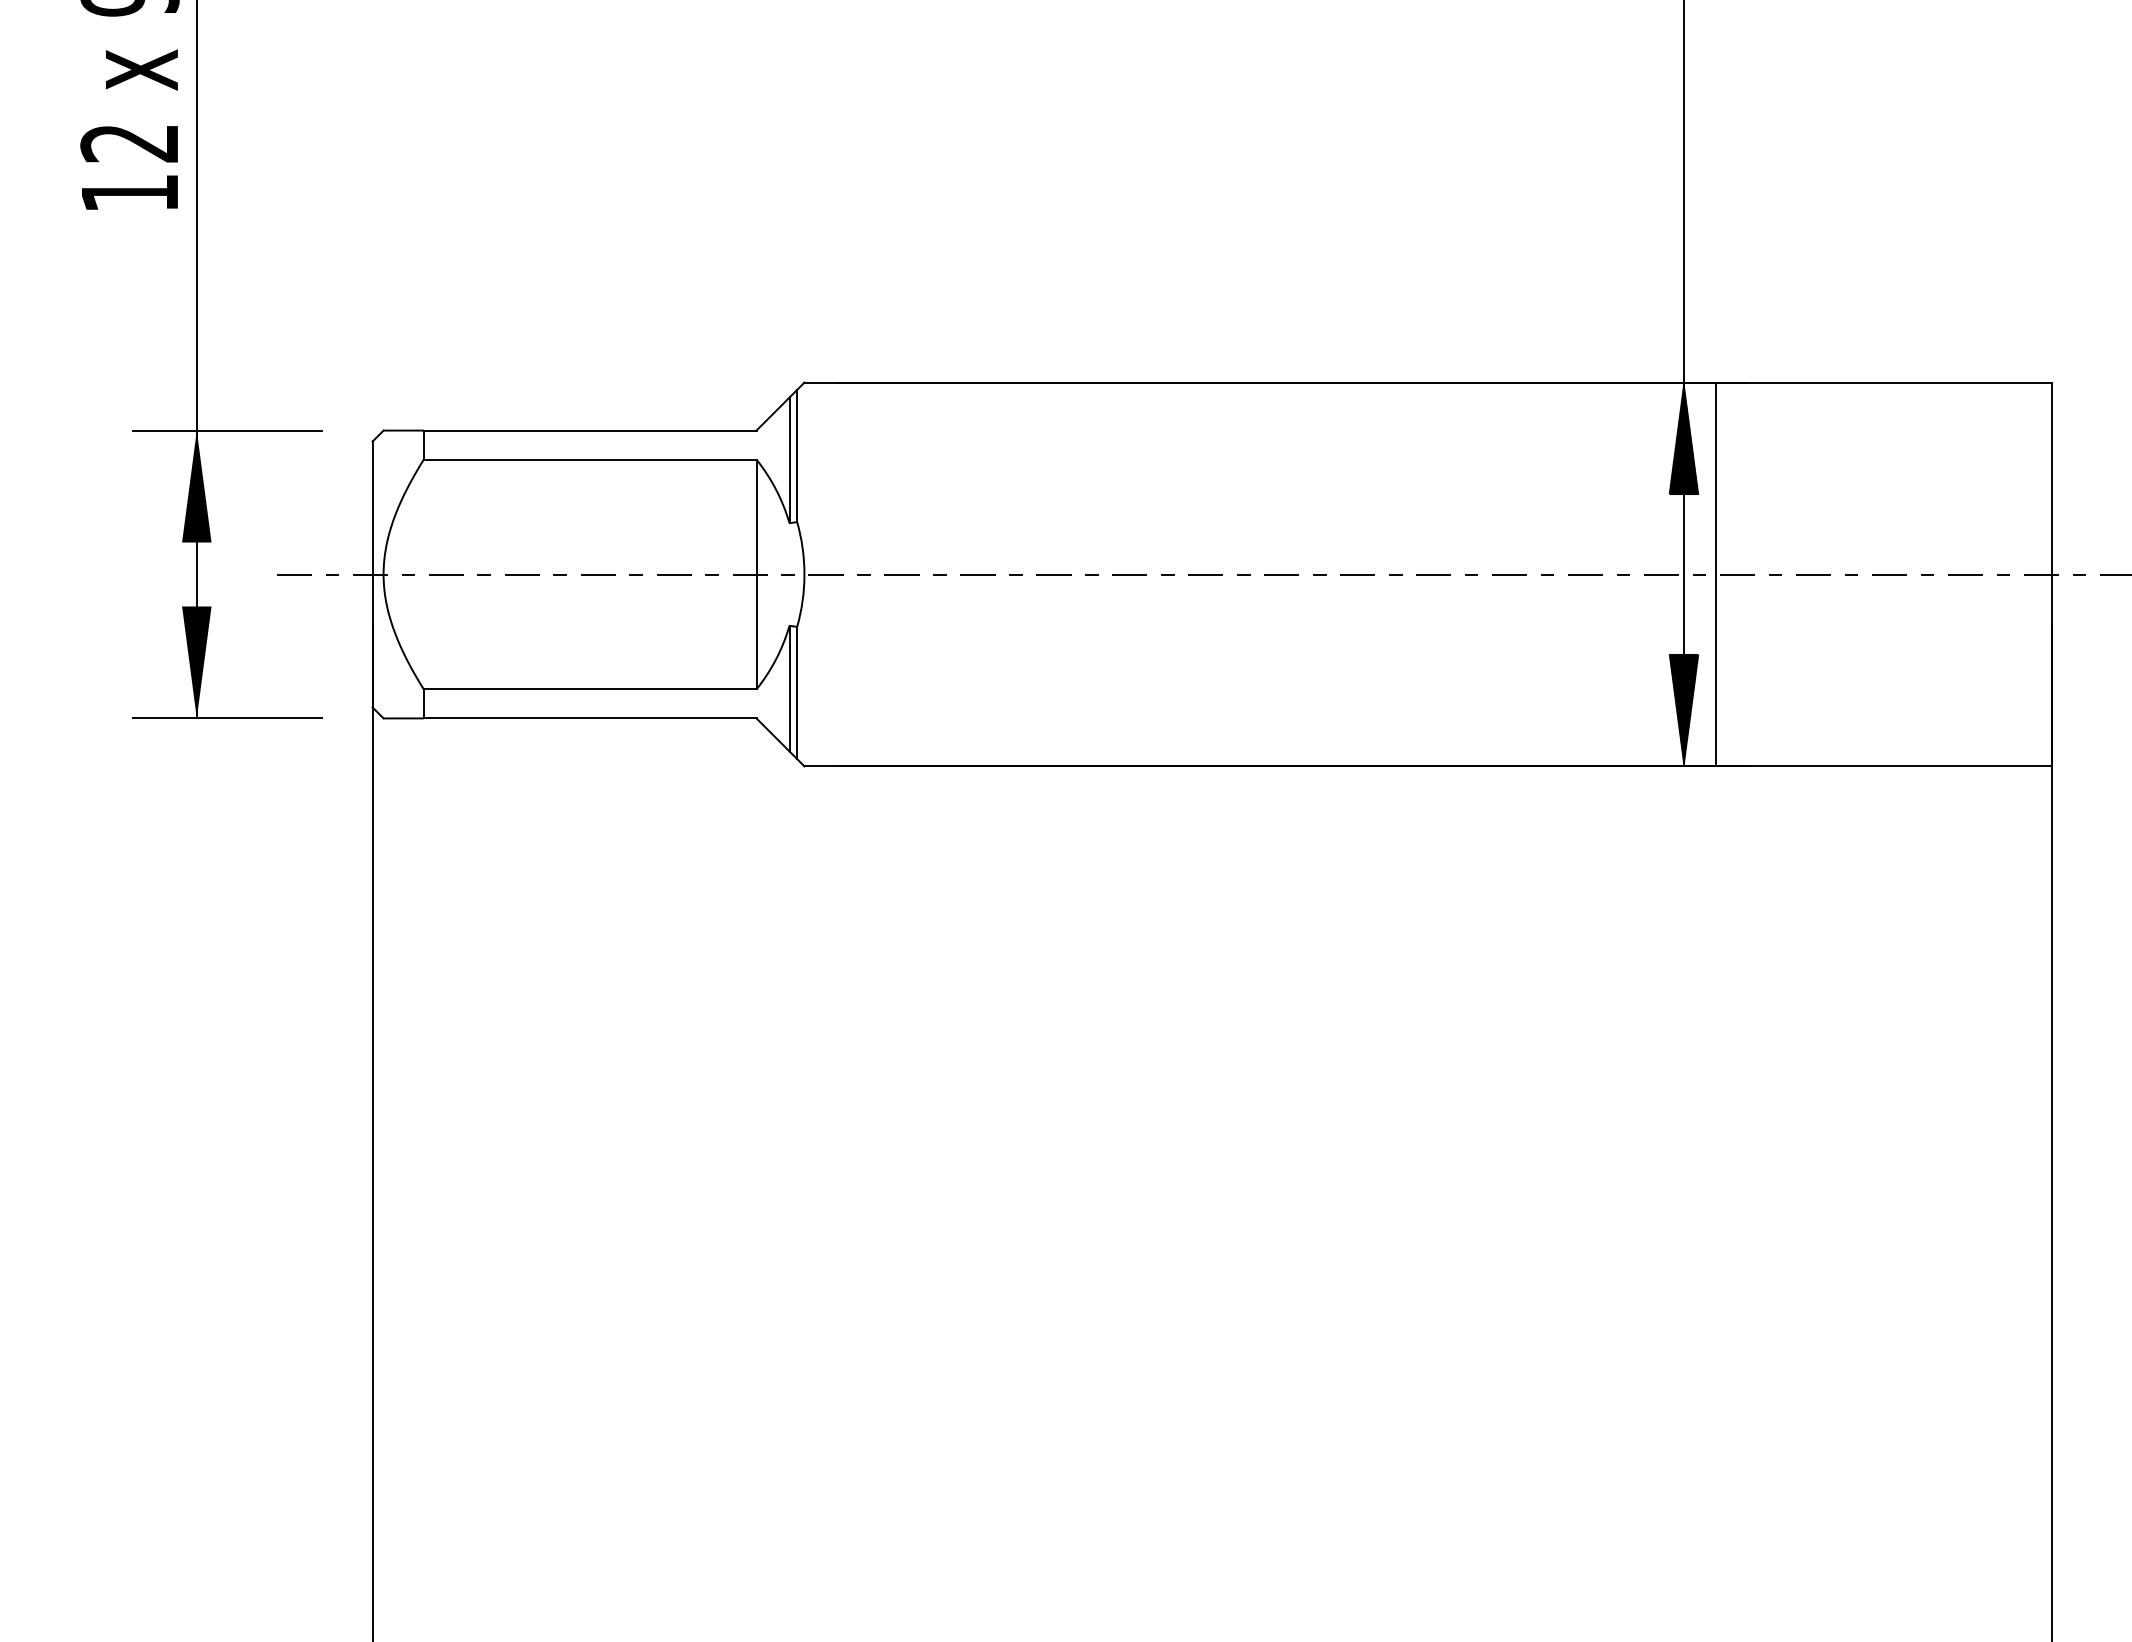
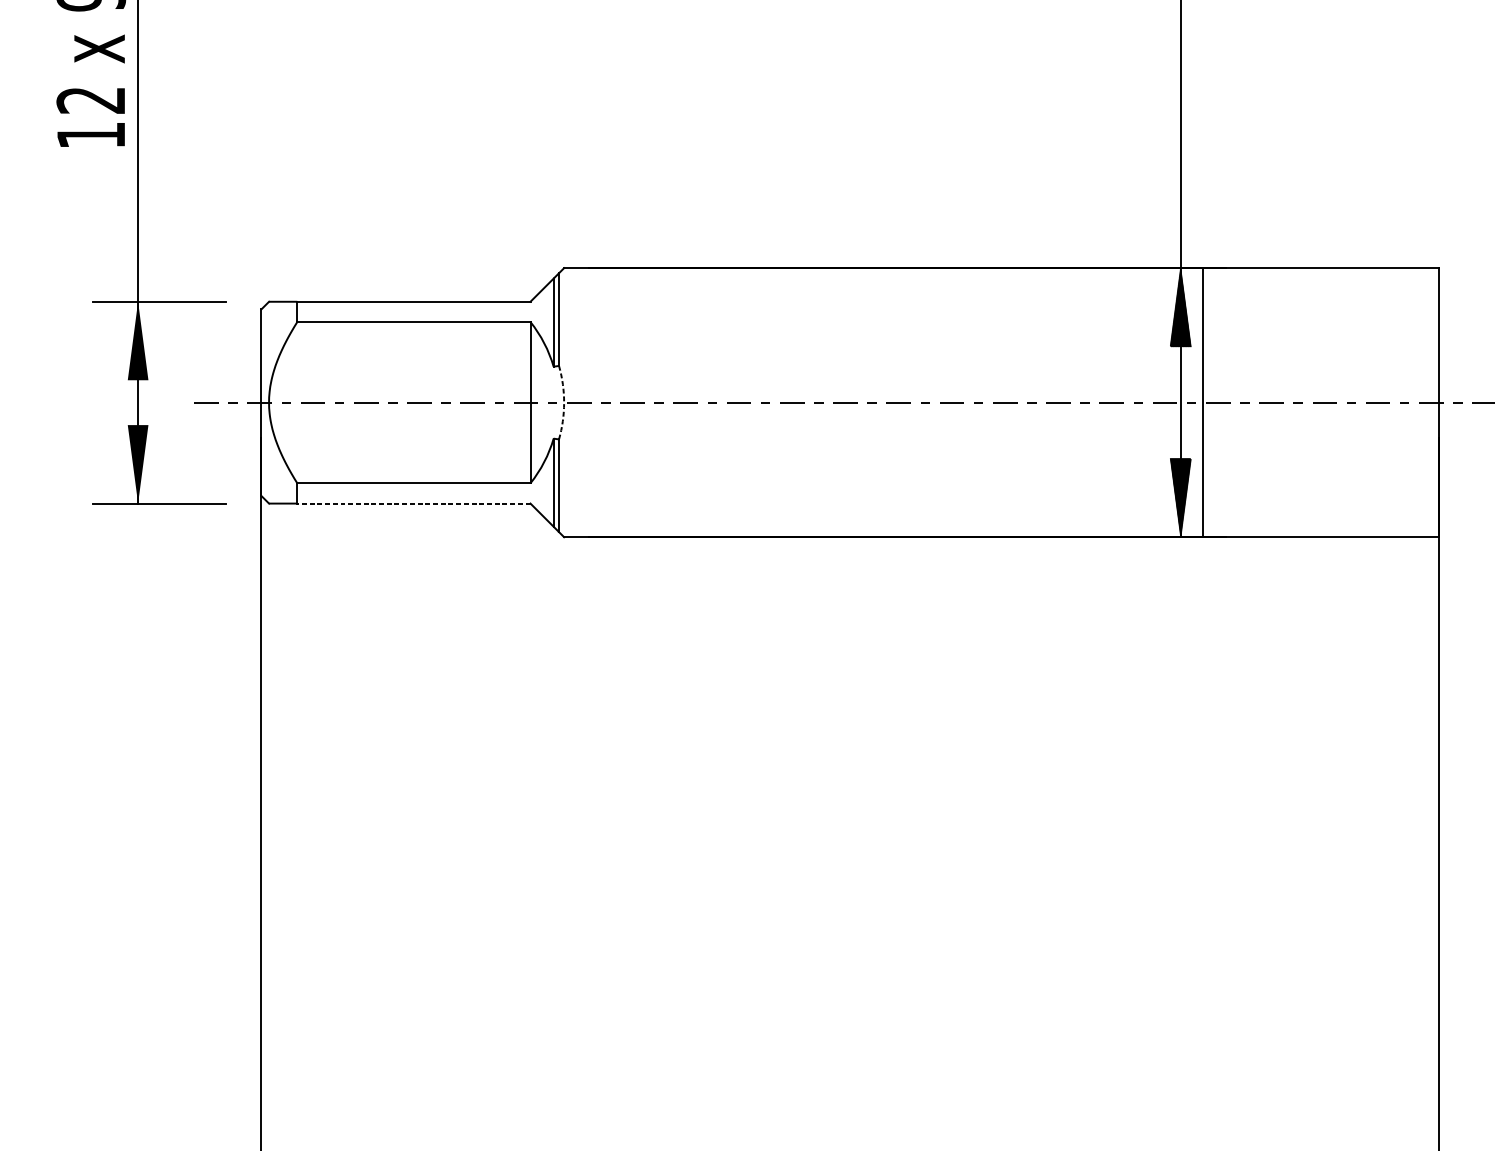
arc: (804, 574) -> (564, 402), solid -> dashed
line: (589, 718) -> (413, 503), solid -> dashed

